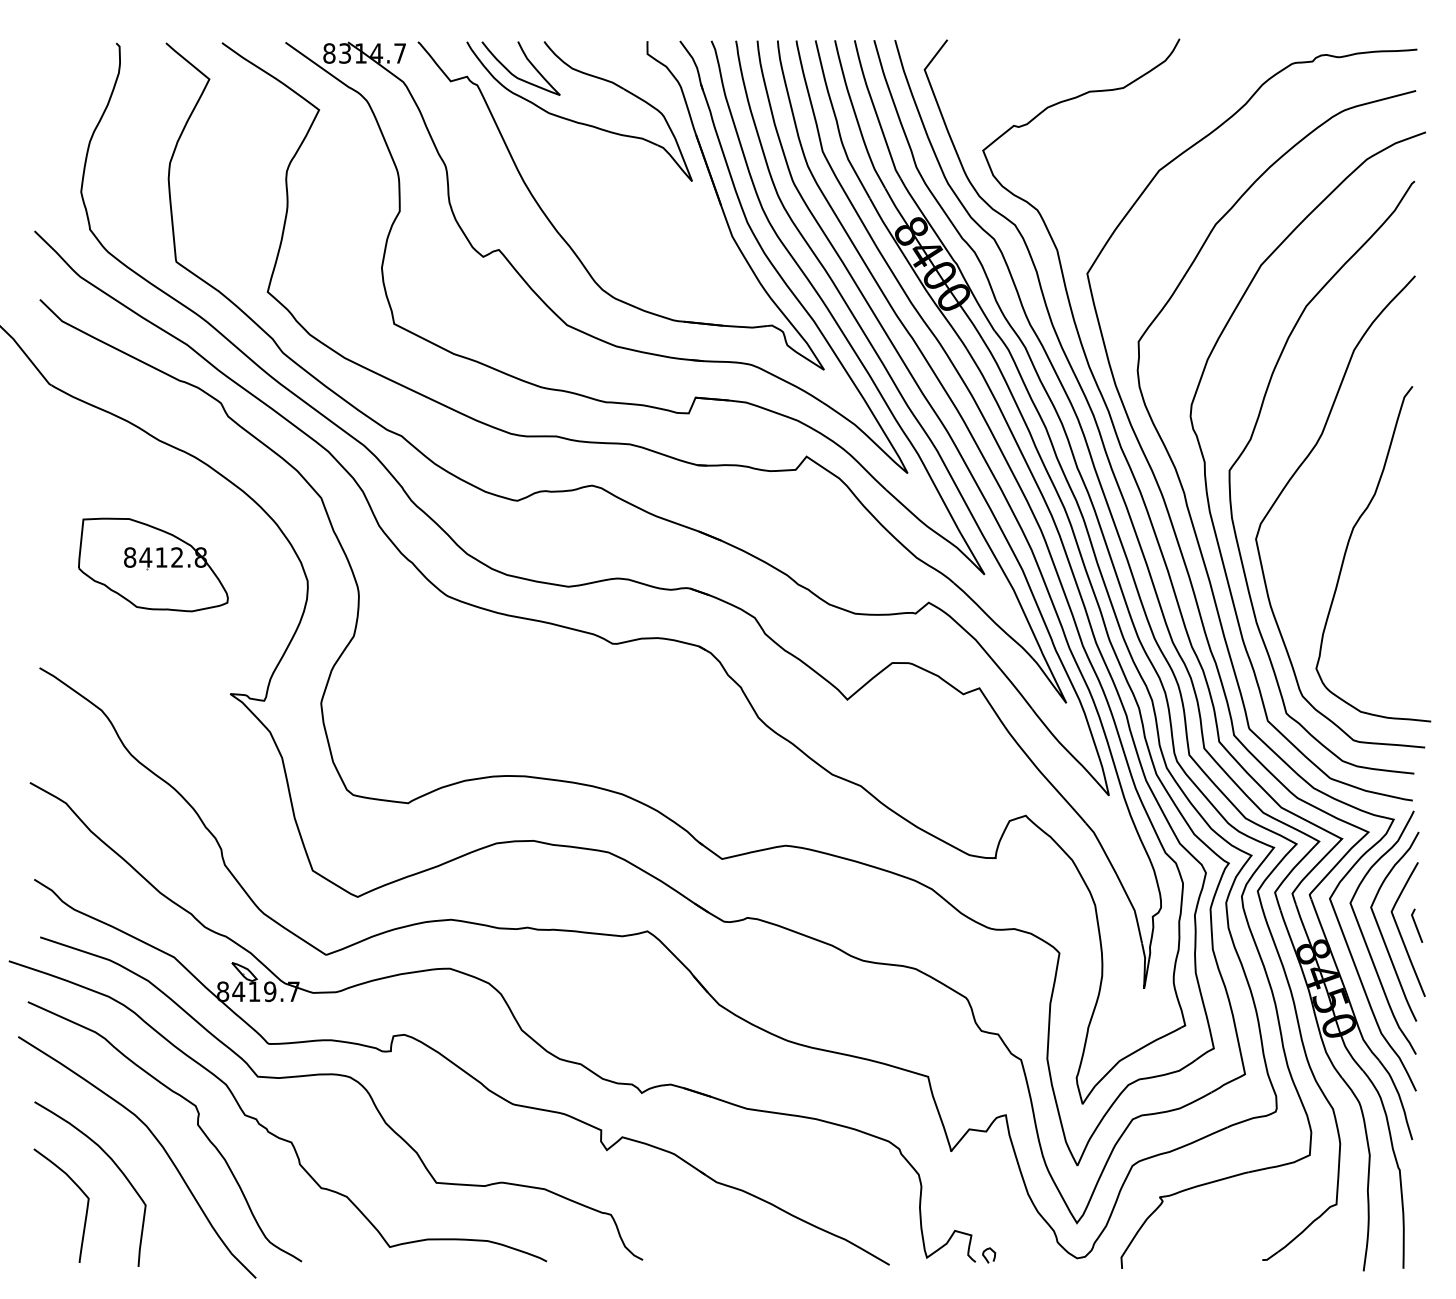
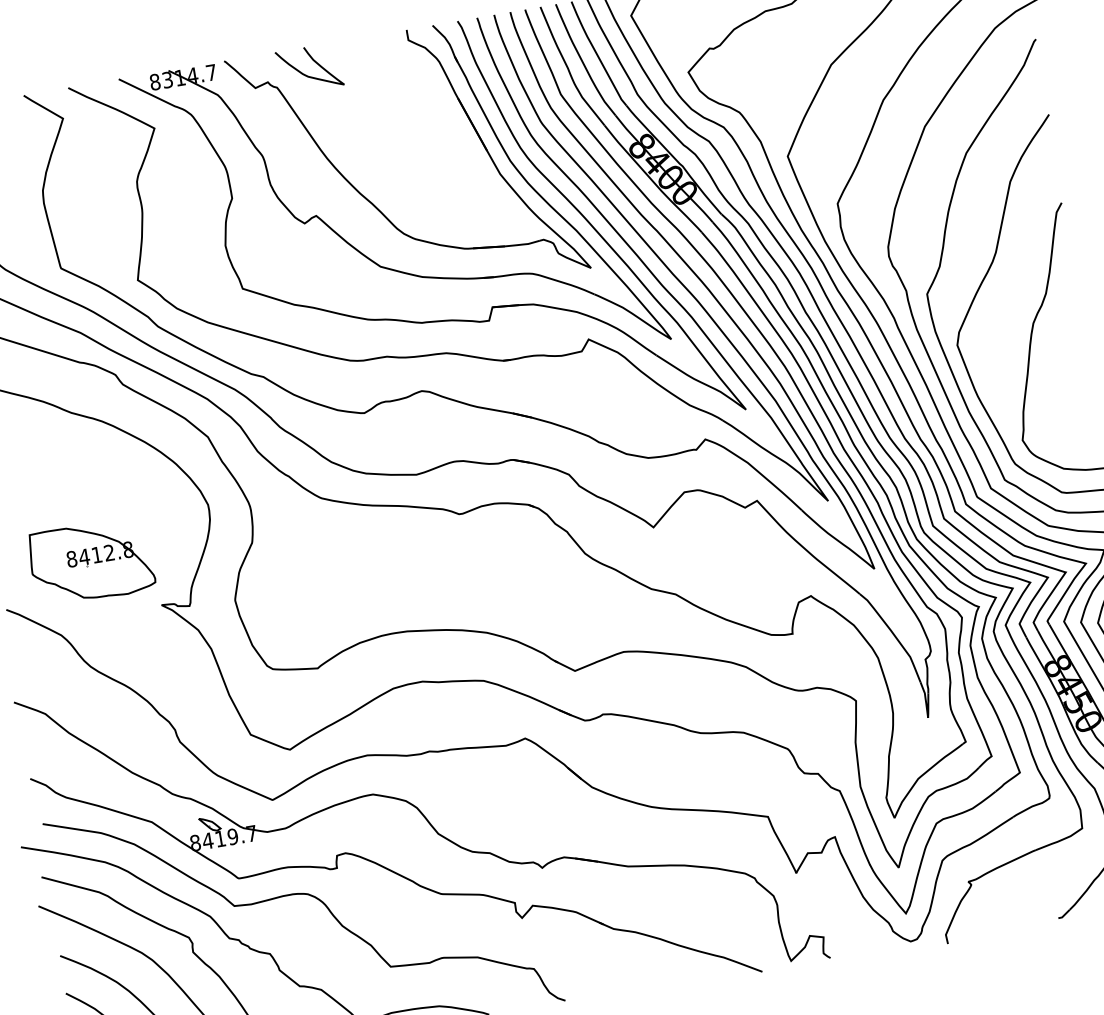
part: (577, 121) -> (361, 103), removed
part: (153, 564) -> (91, 561), moved
curve: (986, 1257) -> (838, 952), removed

